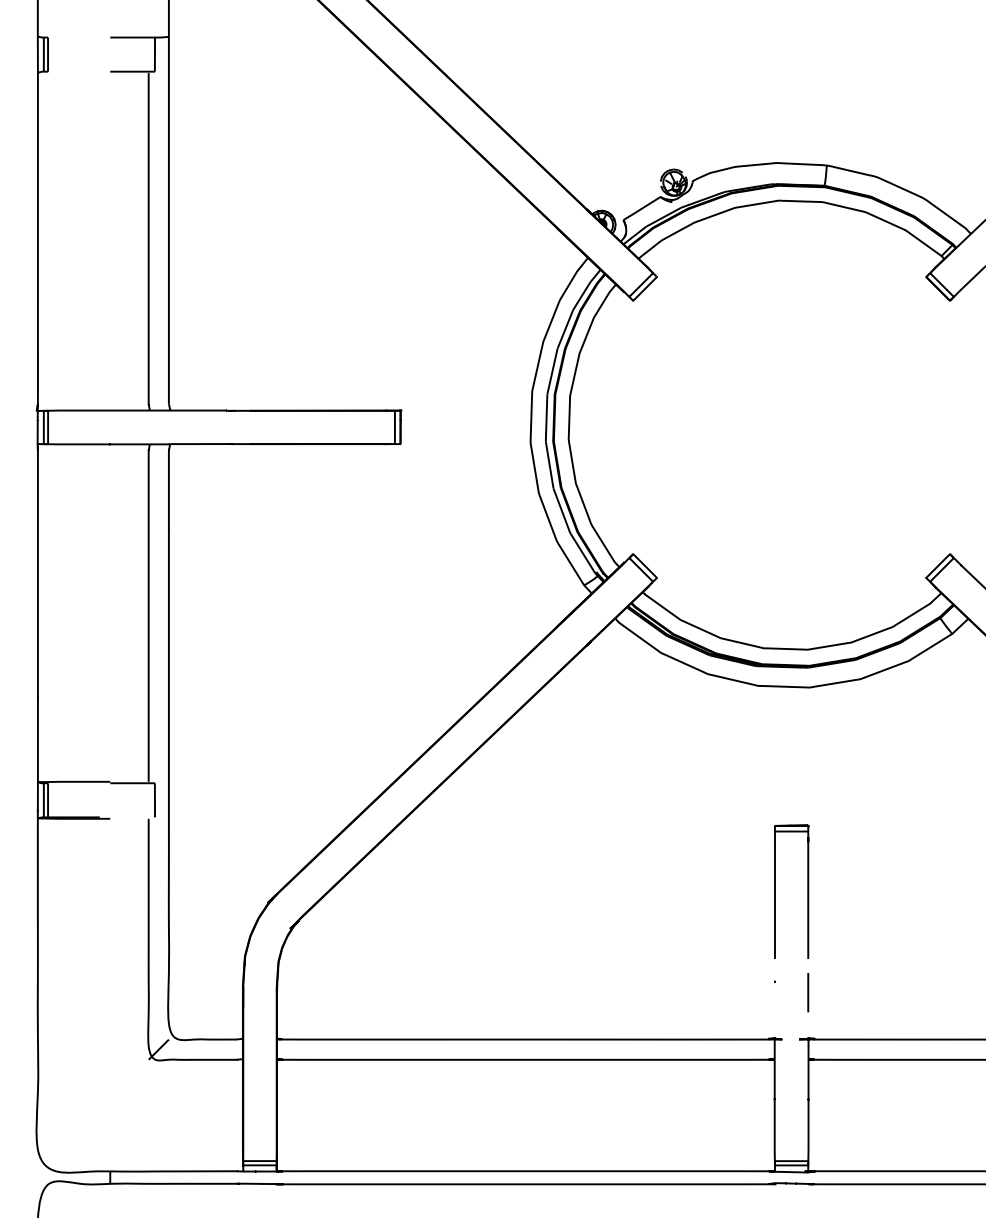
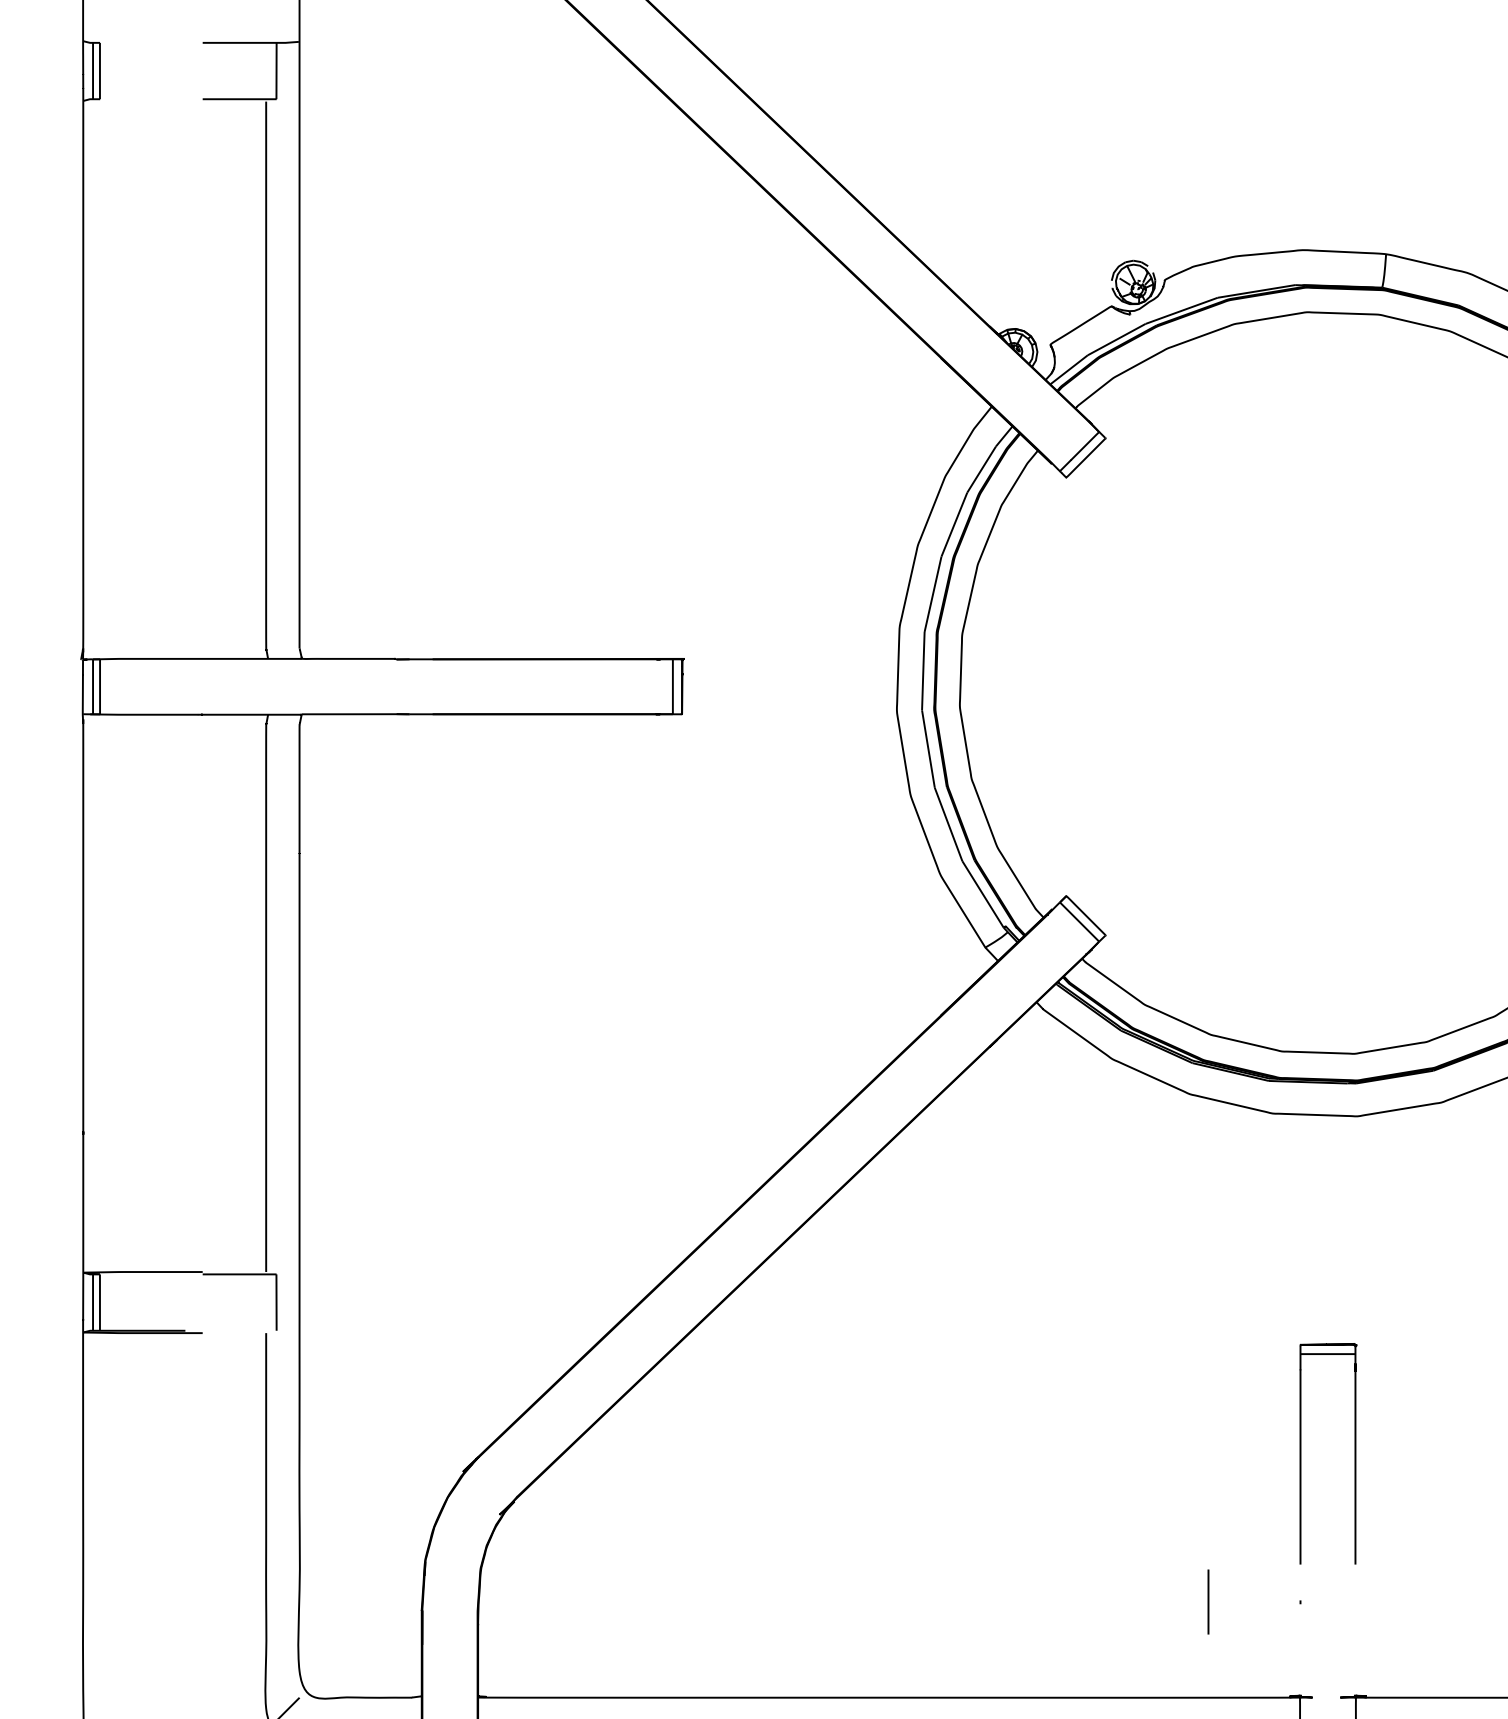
line: (808, 992) -> (1208, 1601), moved

